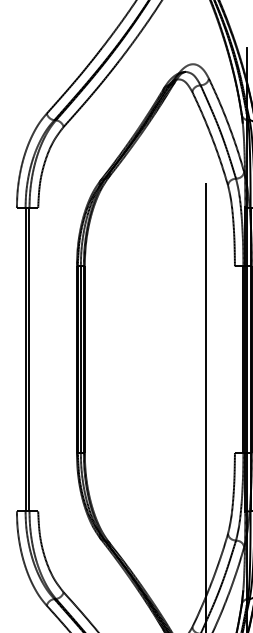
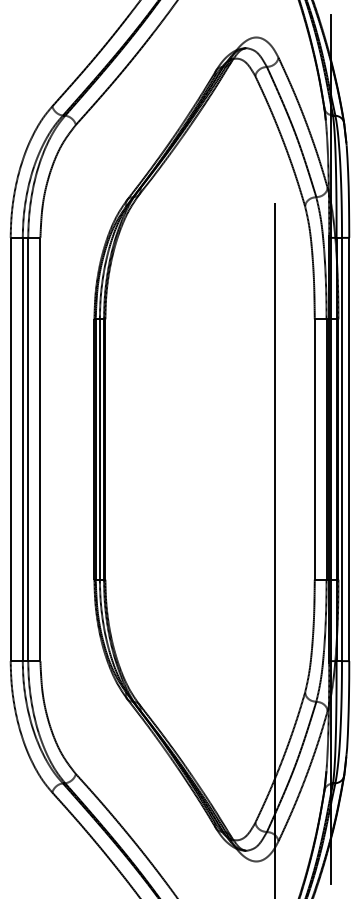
line: (16, 359) -> (10, 449), added
line: (38, 359) -> (40, 449), added
line: (234, 359) -> (314, 449), added

